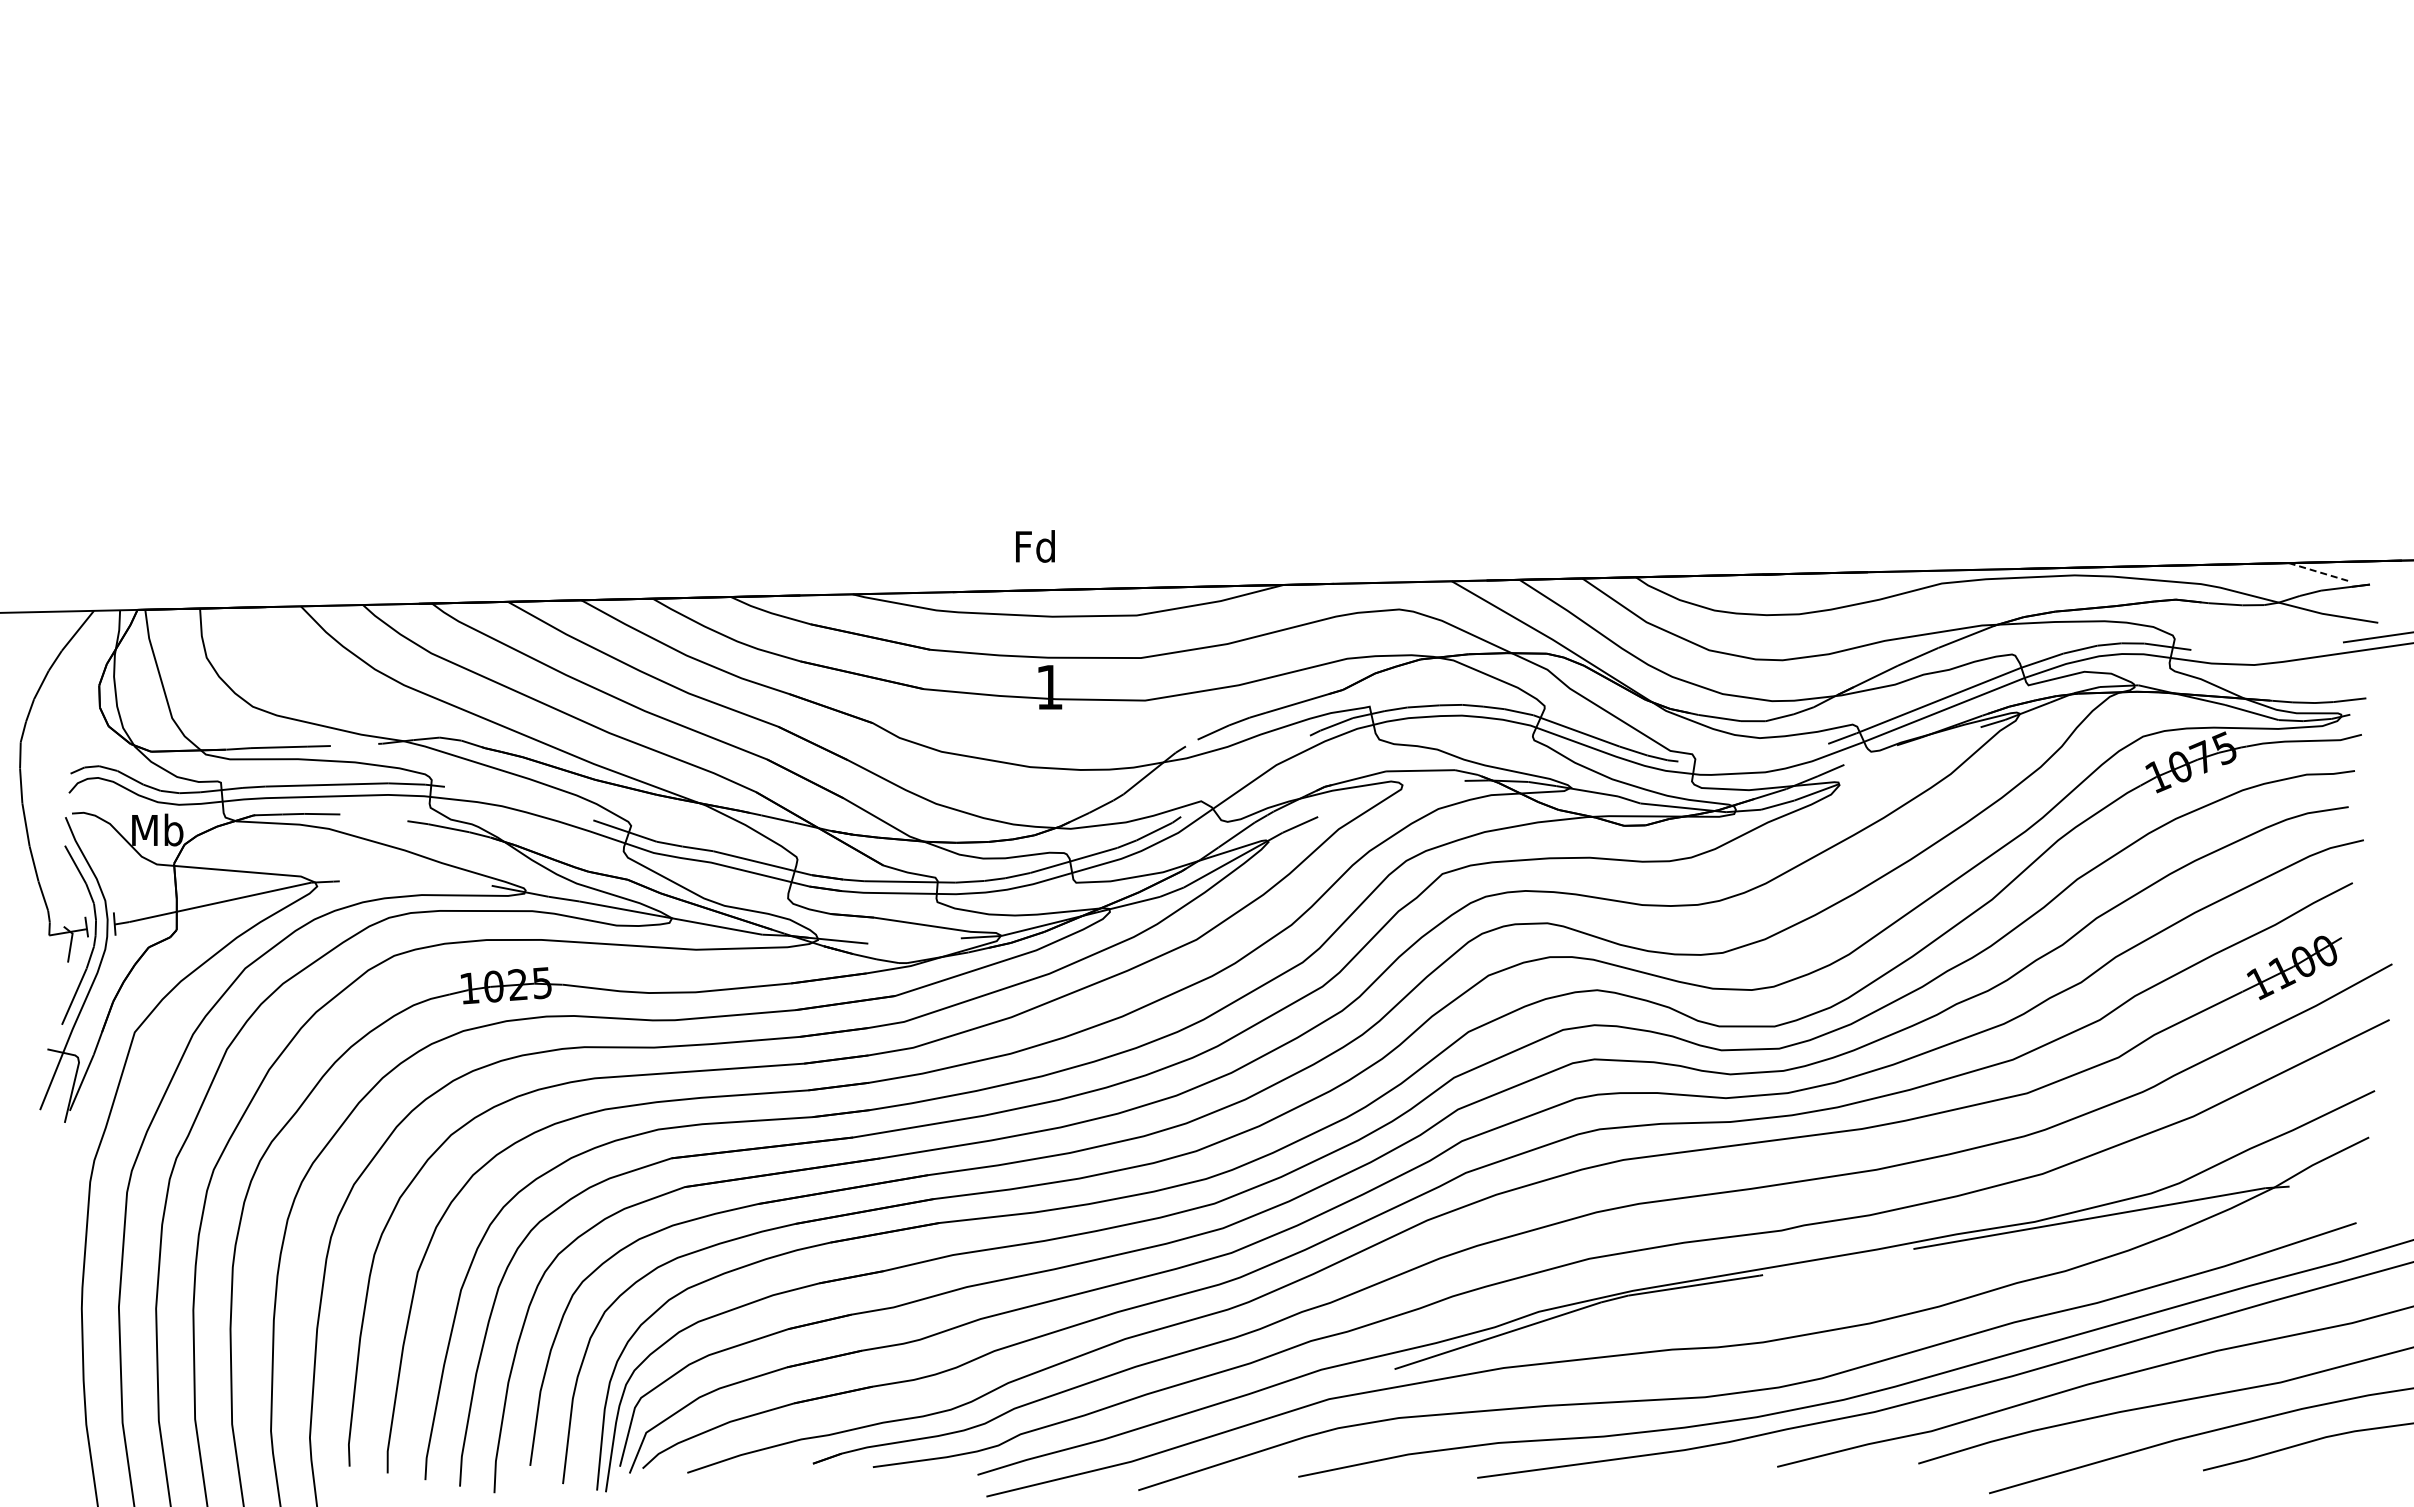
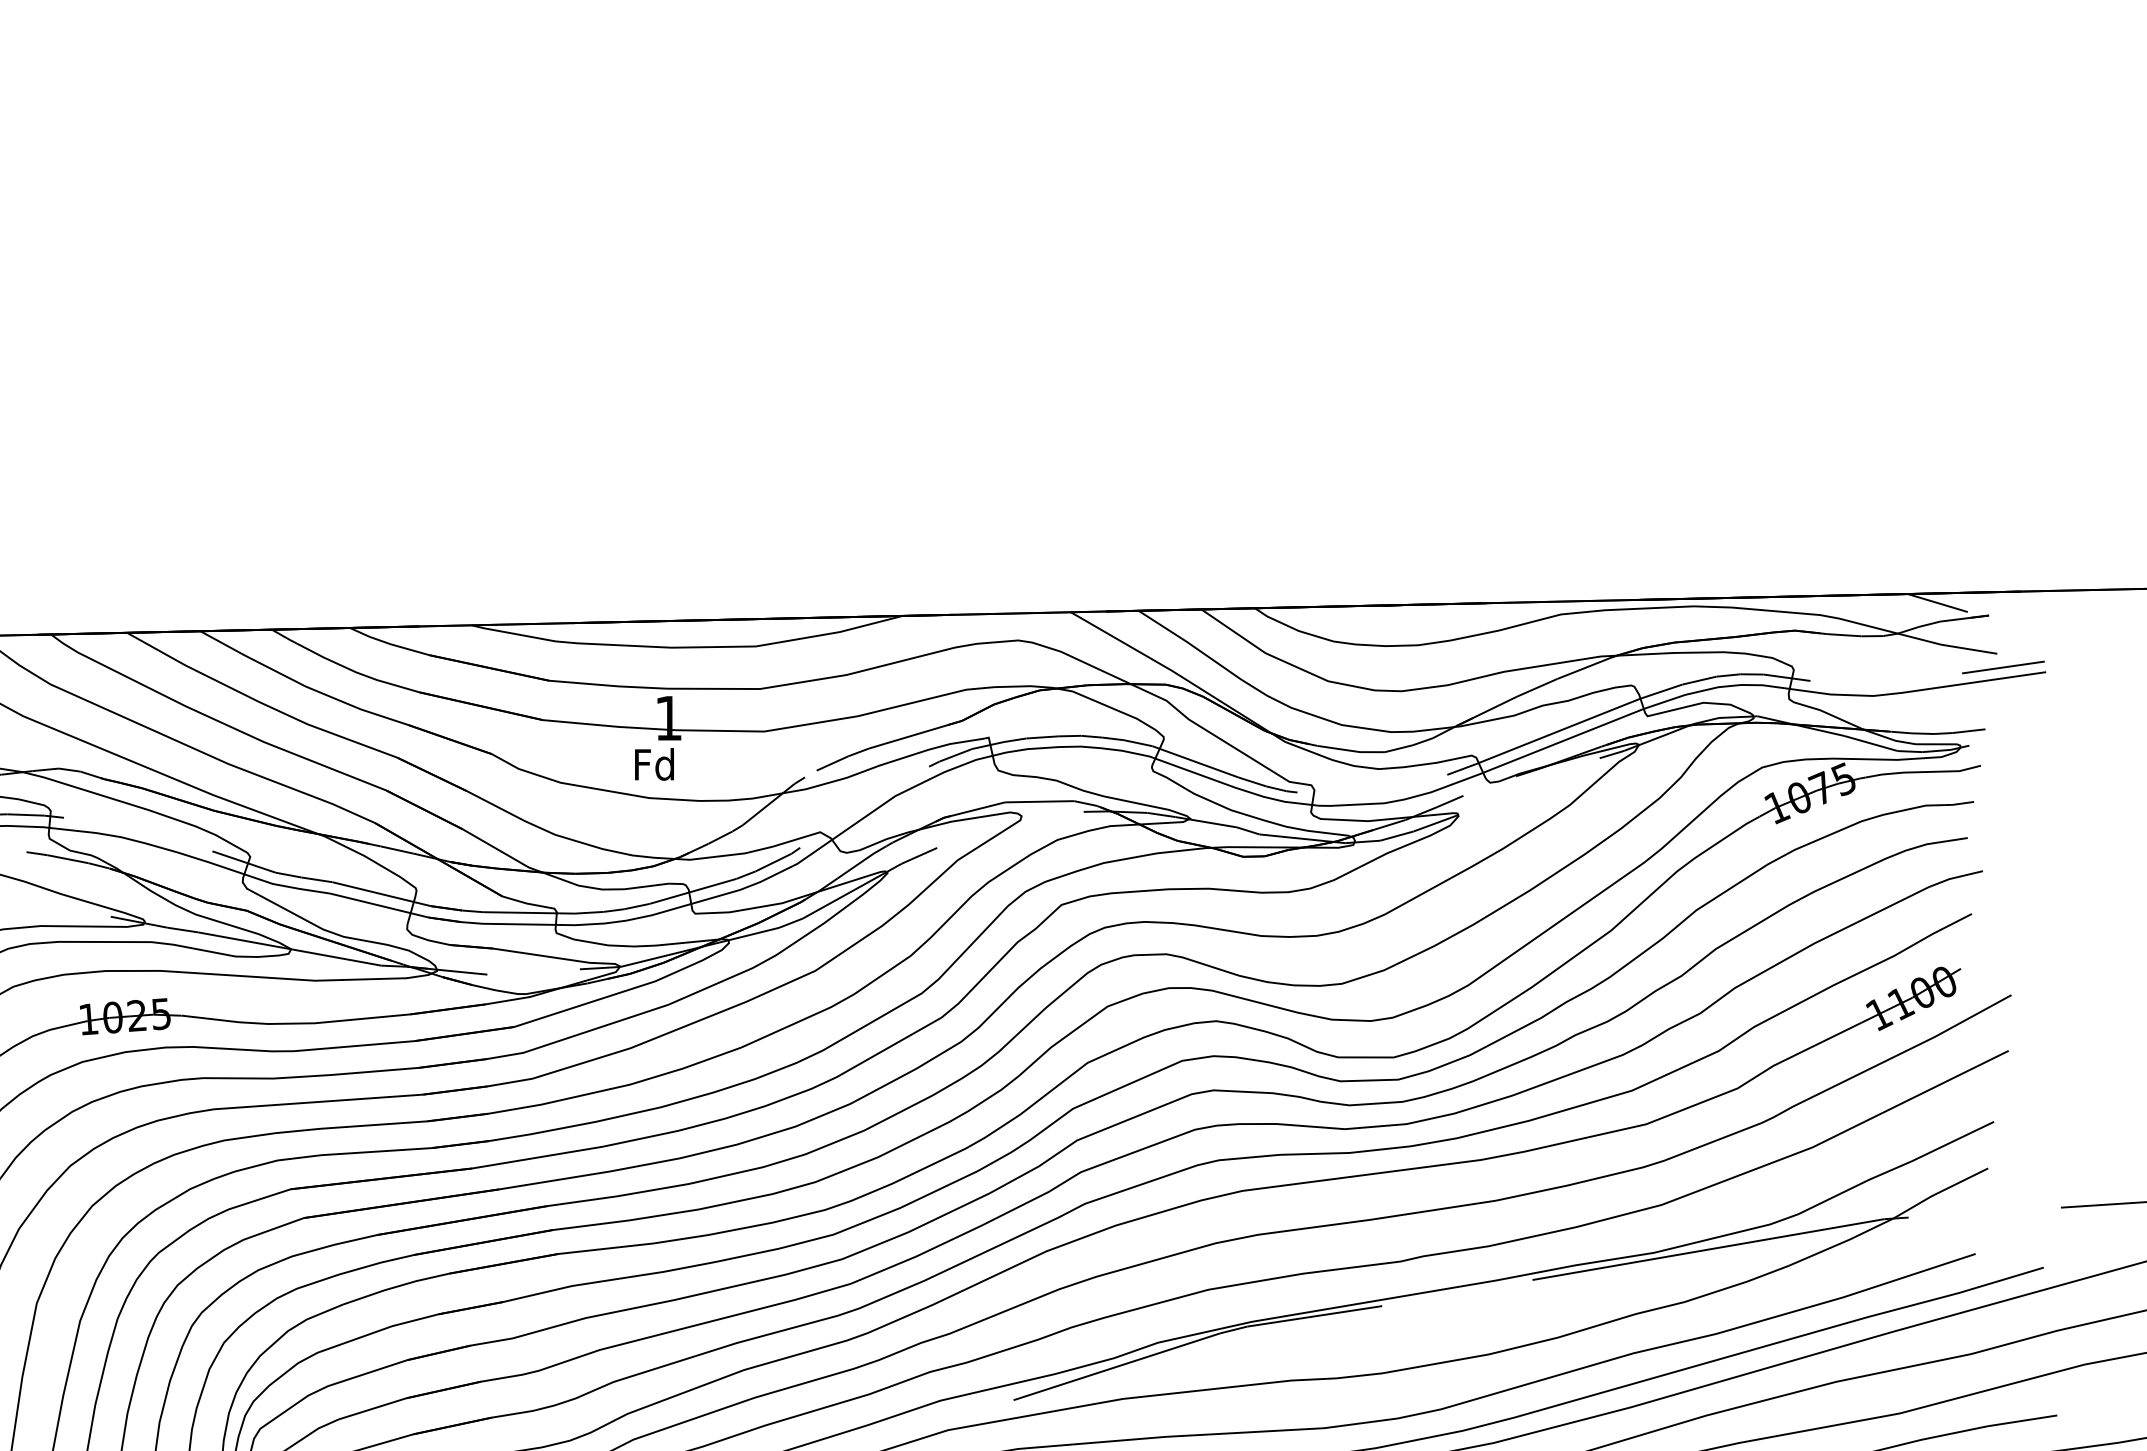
text: (1035, 546) -> (654, 764), moved
line: (2319, 572) -> (1938, 603), dashed -> solid

